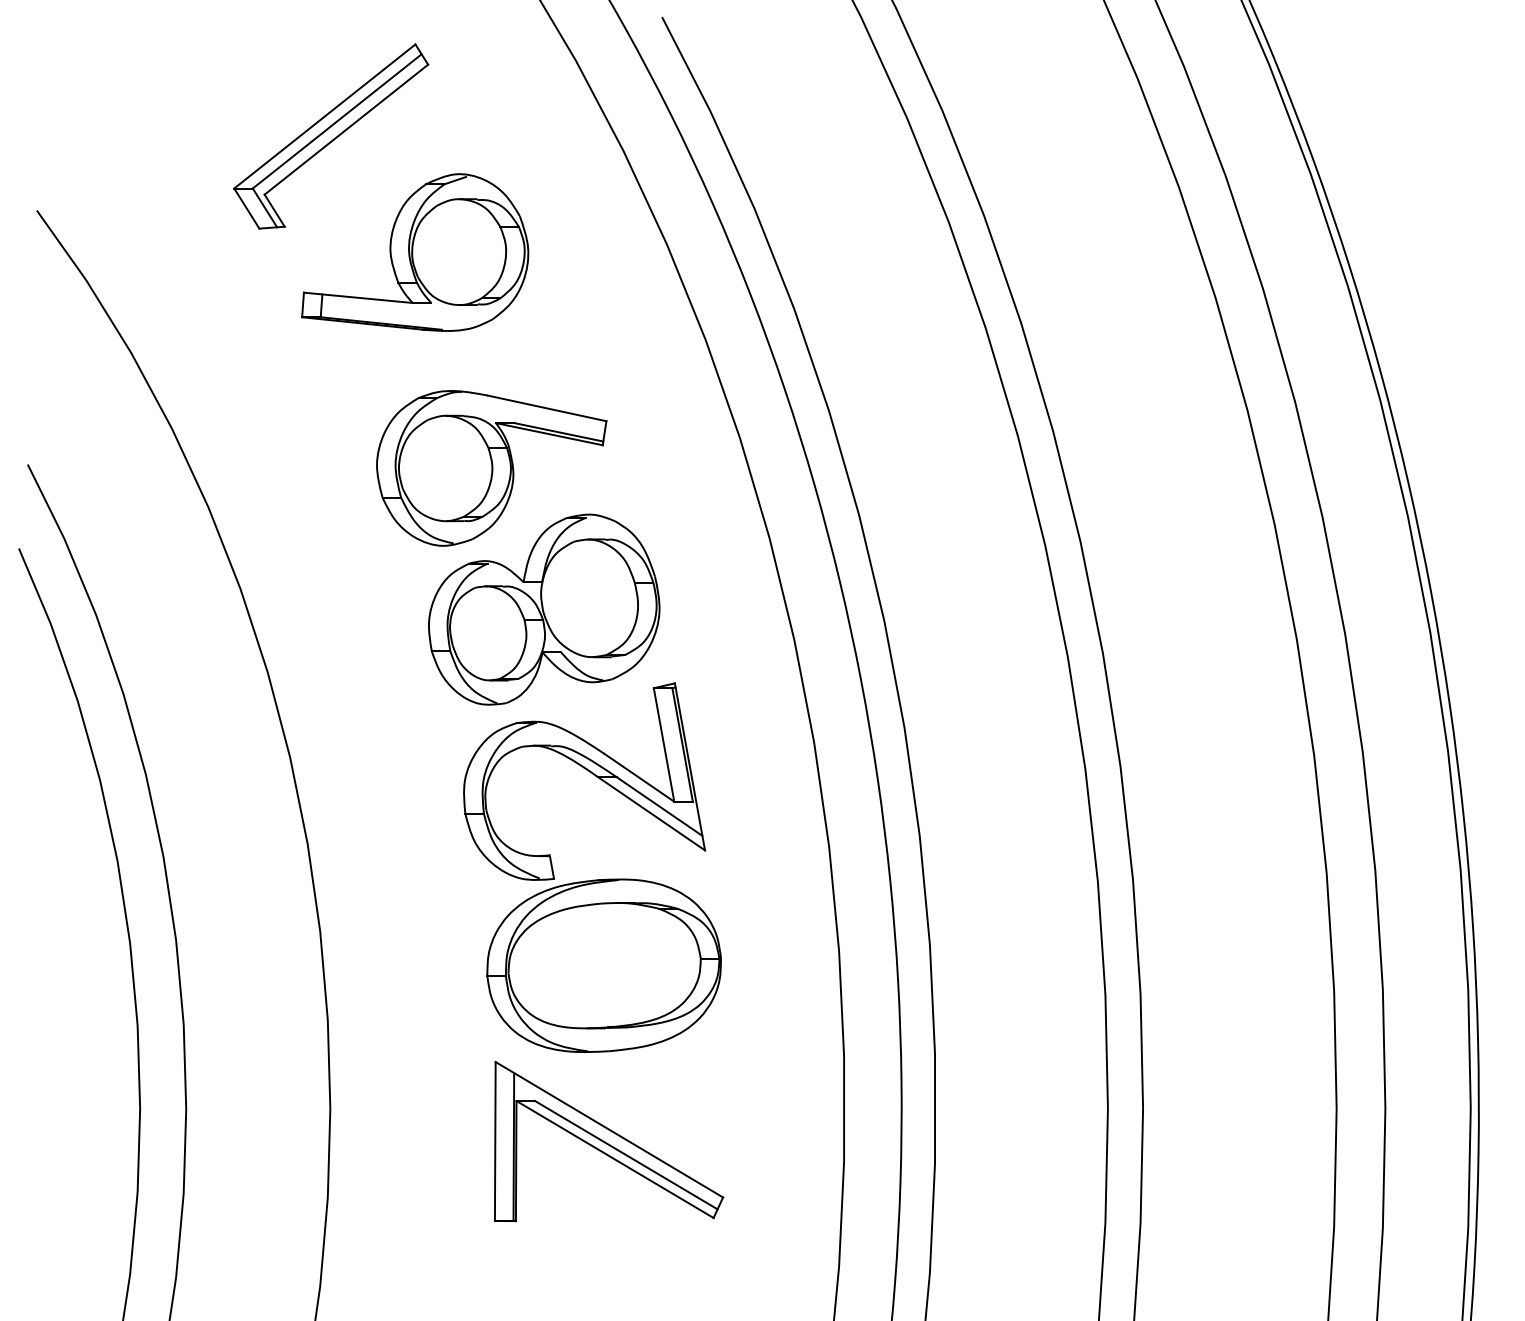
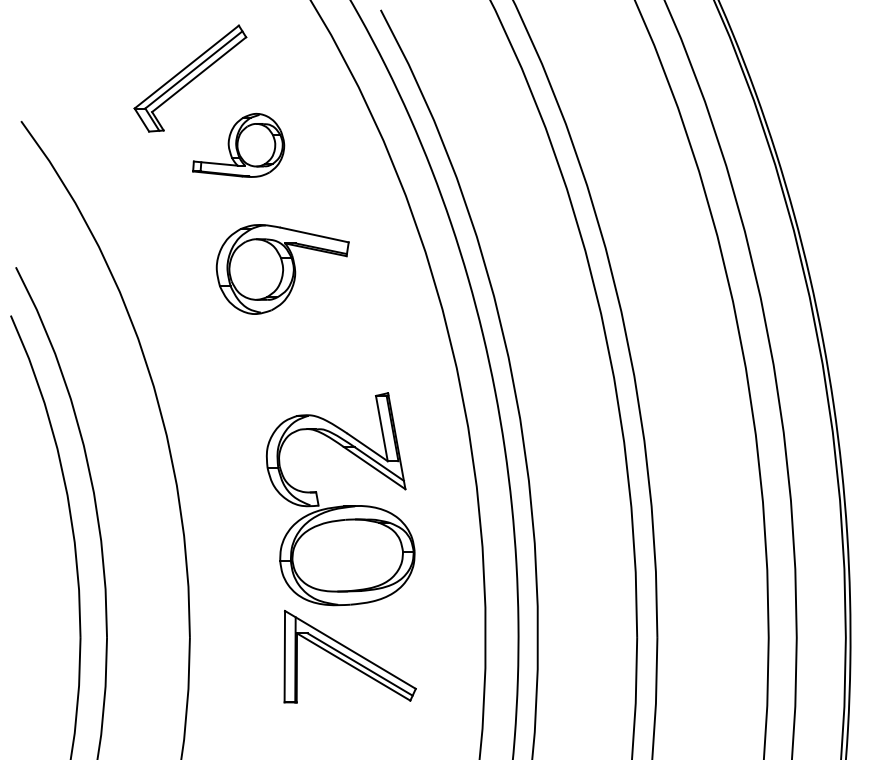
part: (414, 252) -> (238, 145), size x0.7
part: (543, 609) -> (312, 350), removed

